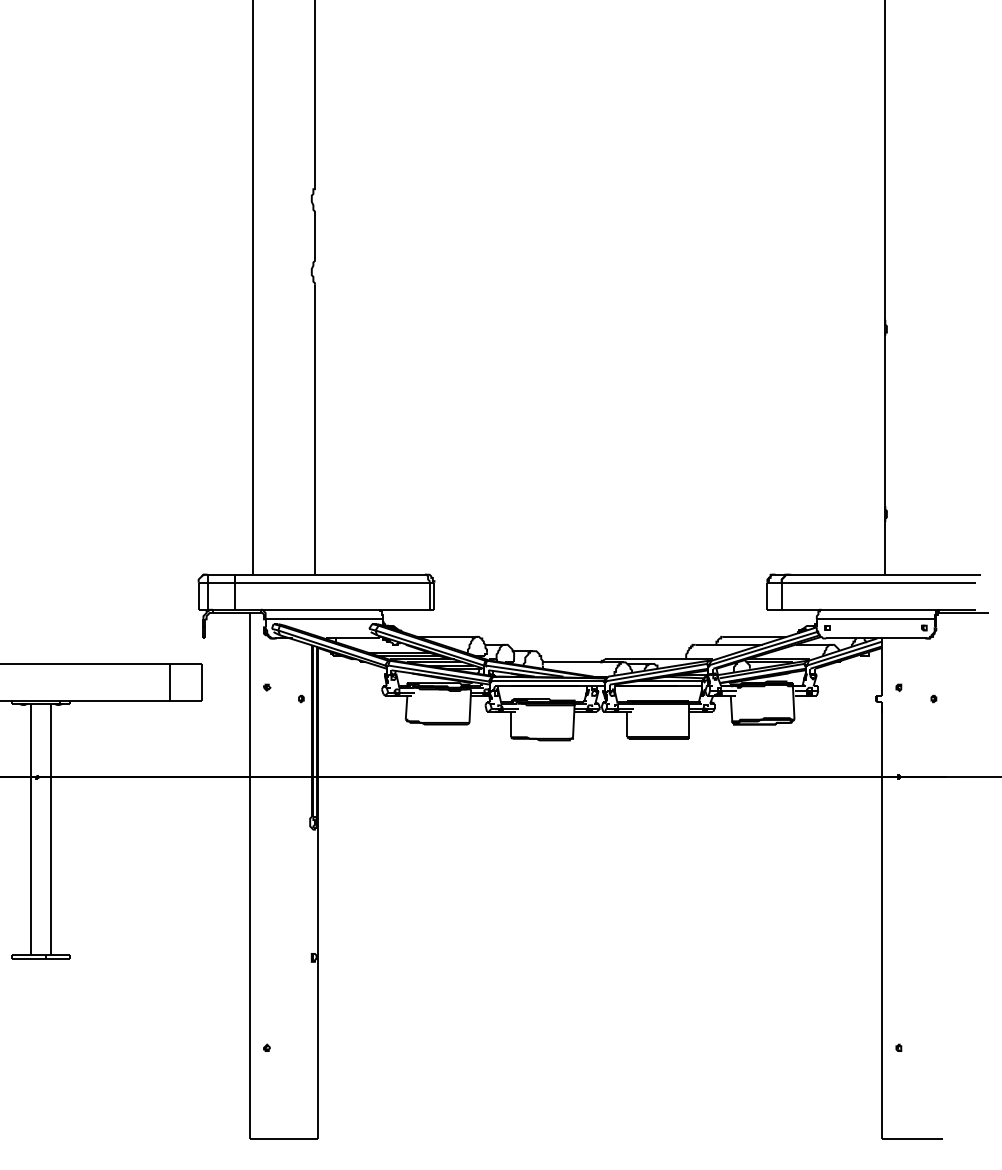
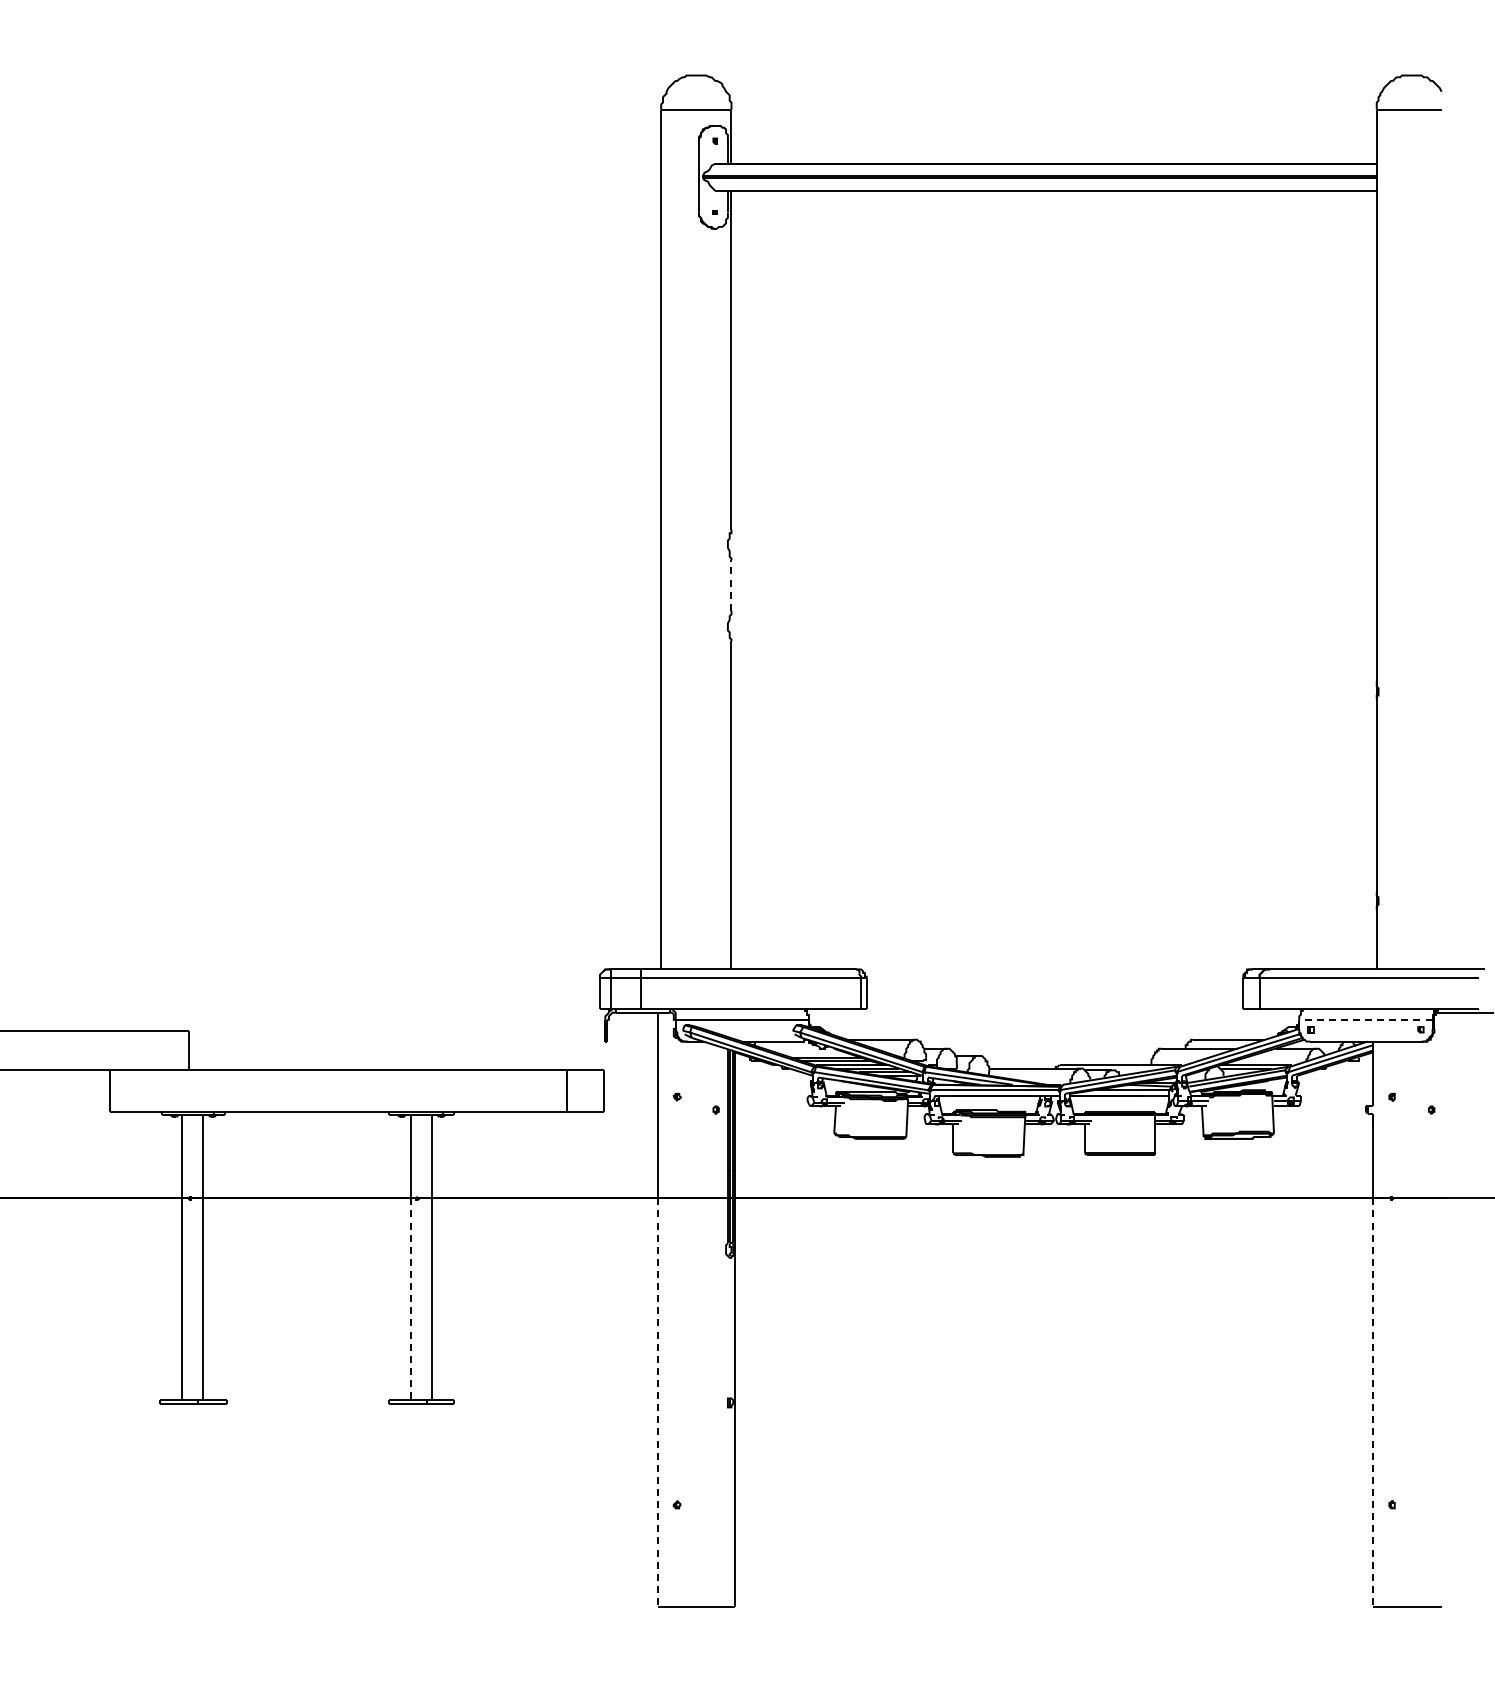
line: (314, 235) -> (731, 585), solid -> dashed
line: (875, 618) -> (1365, 1019), solid -> dashed
line: (31, 866) -> (410, 1299), solid -> dashed
line: (249, 957) -> (657, 1402), solid -> dashed
line: (882, 957) -> (1373, 1402), solid -> dashed

